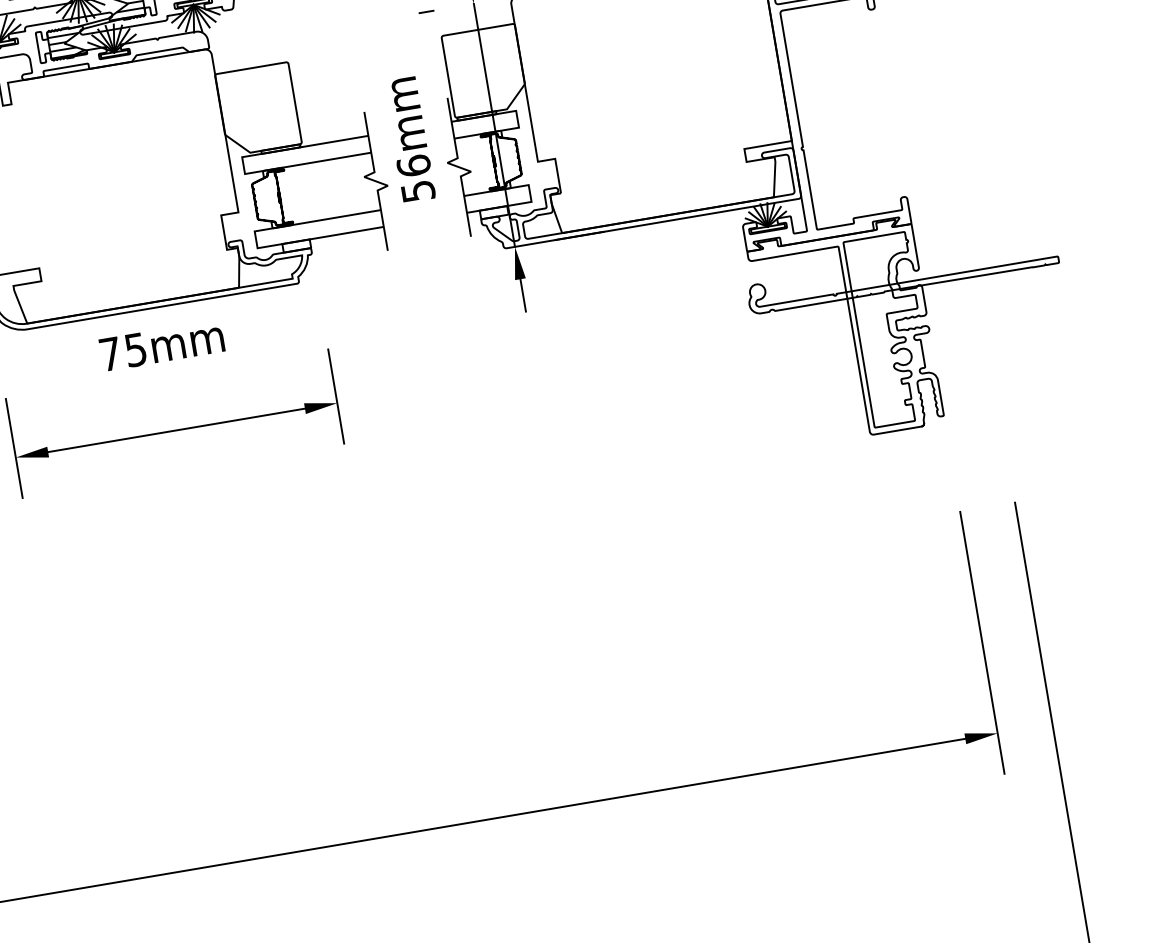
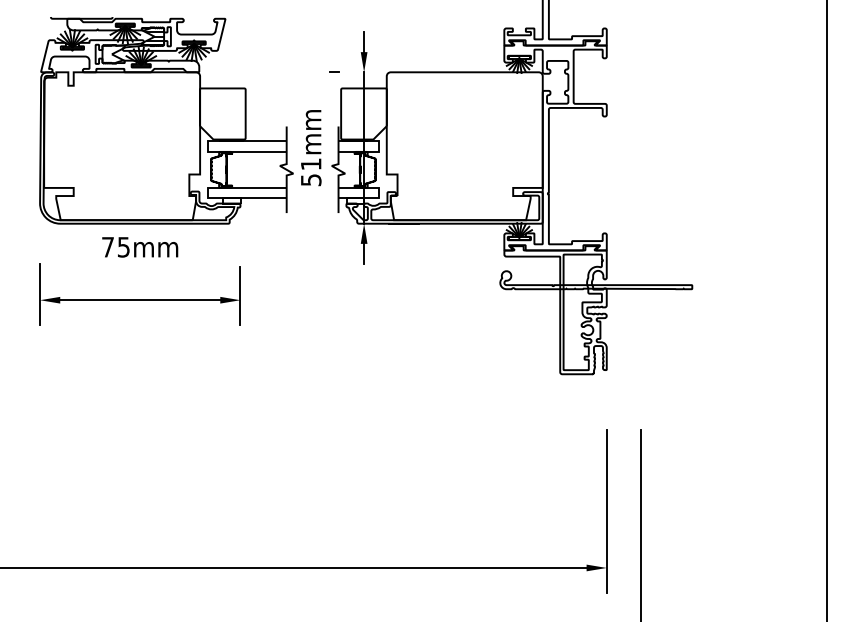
hatch: (67, 45) -> (113, 55), removed
text: (412, 166) -> (310, 164), 56mm -> 51mm

